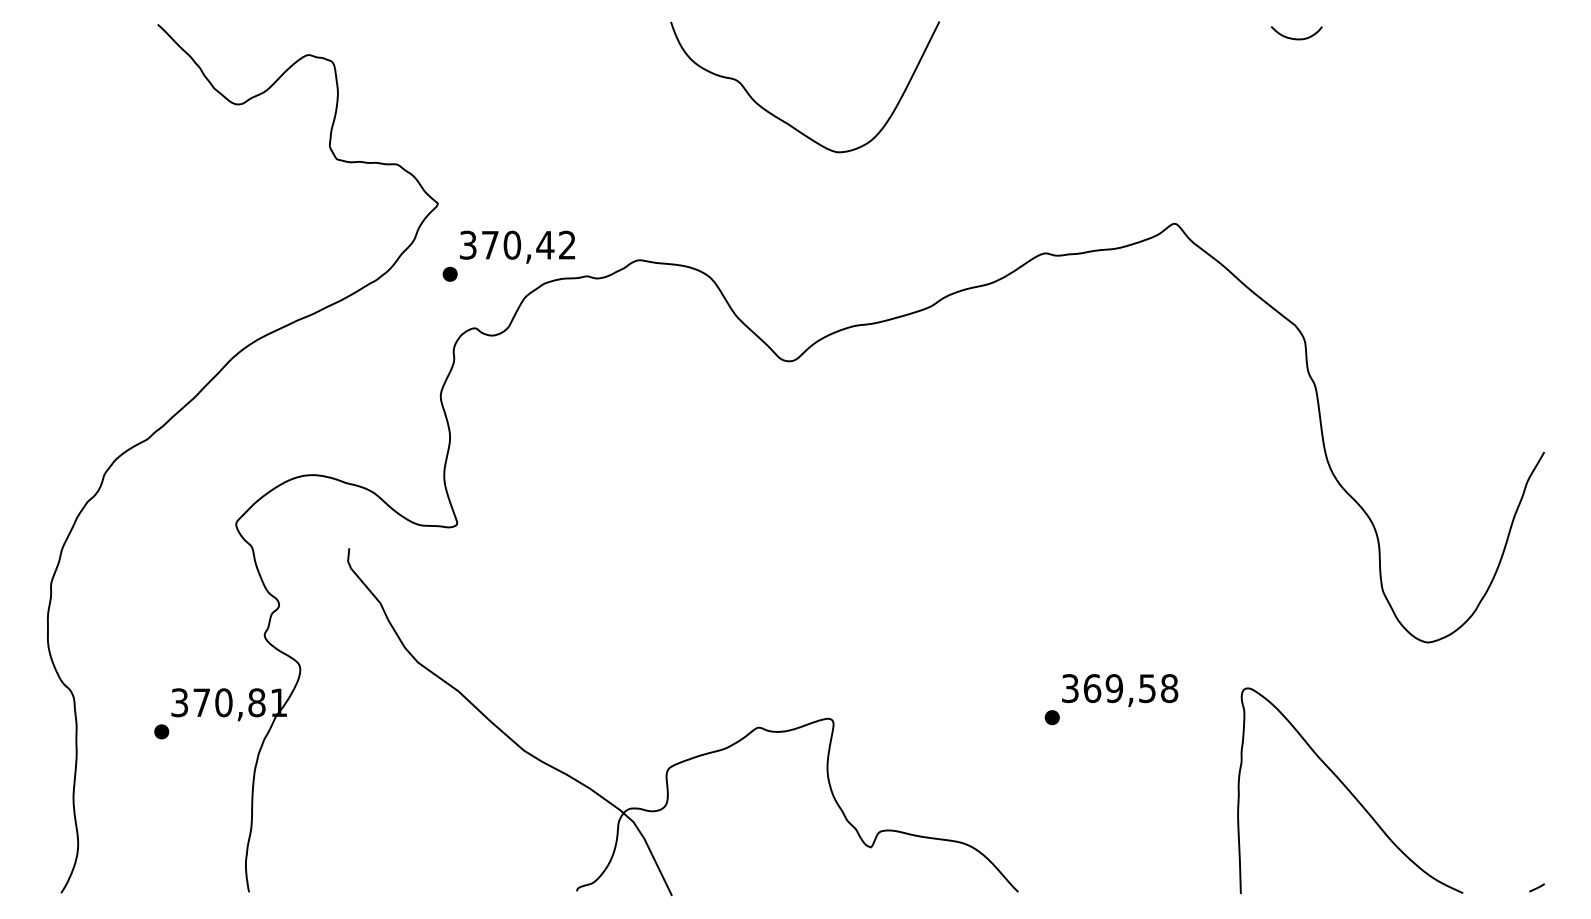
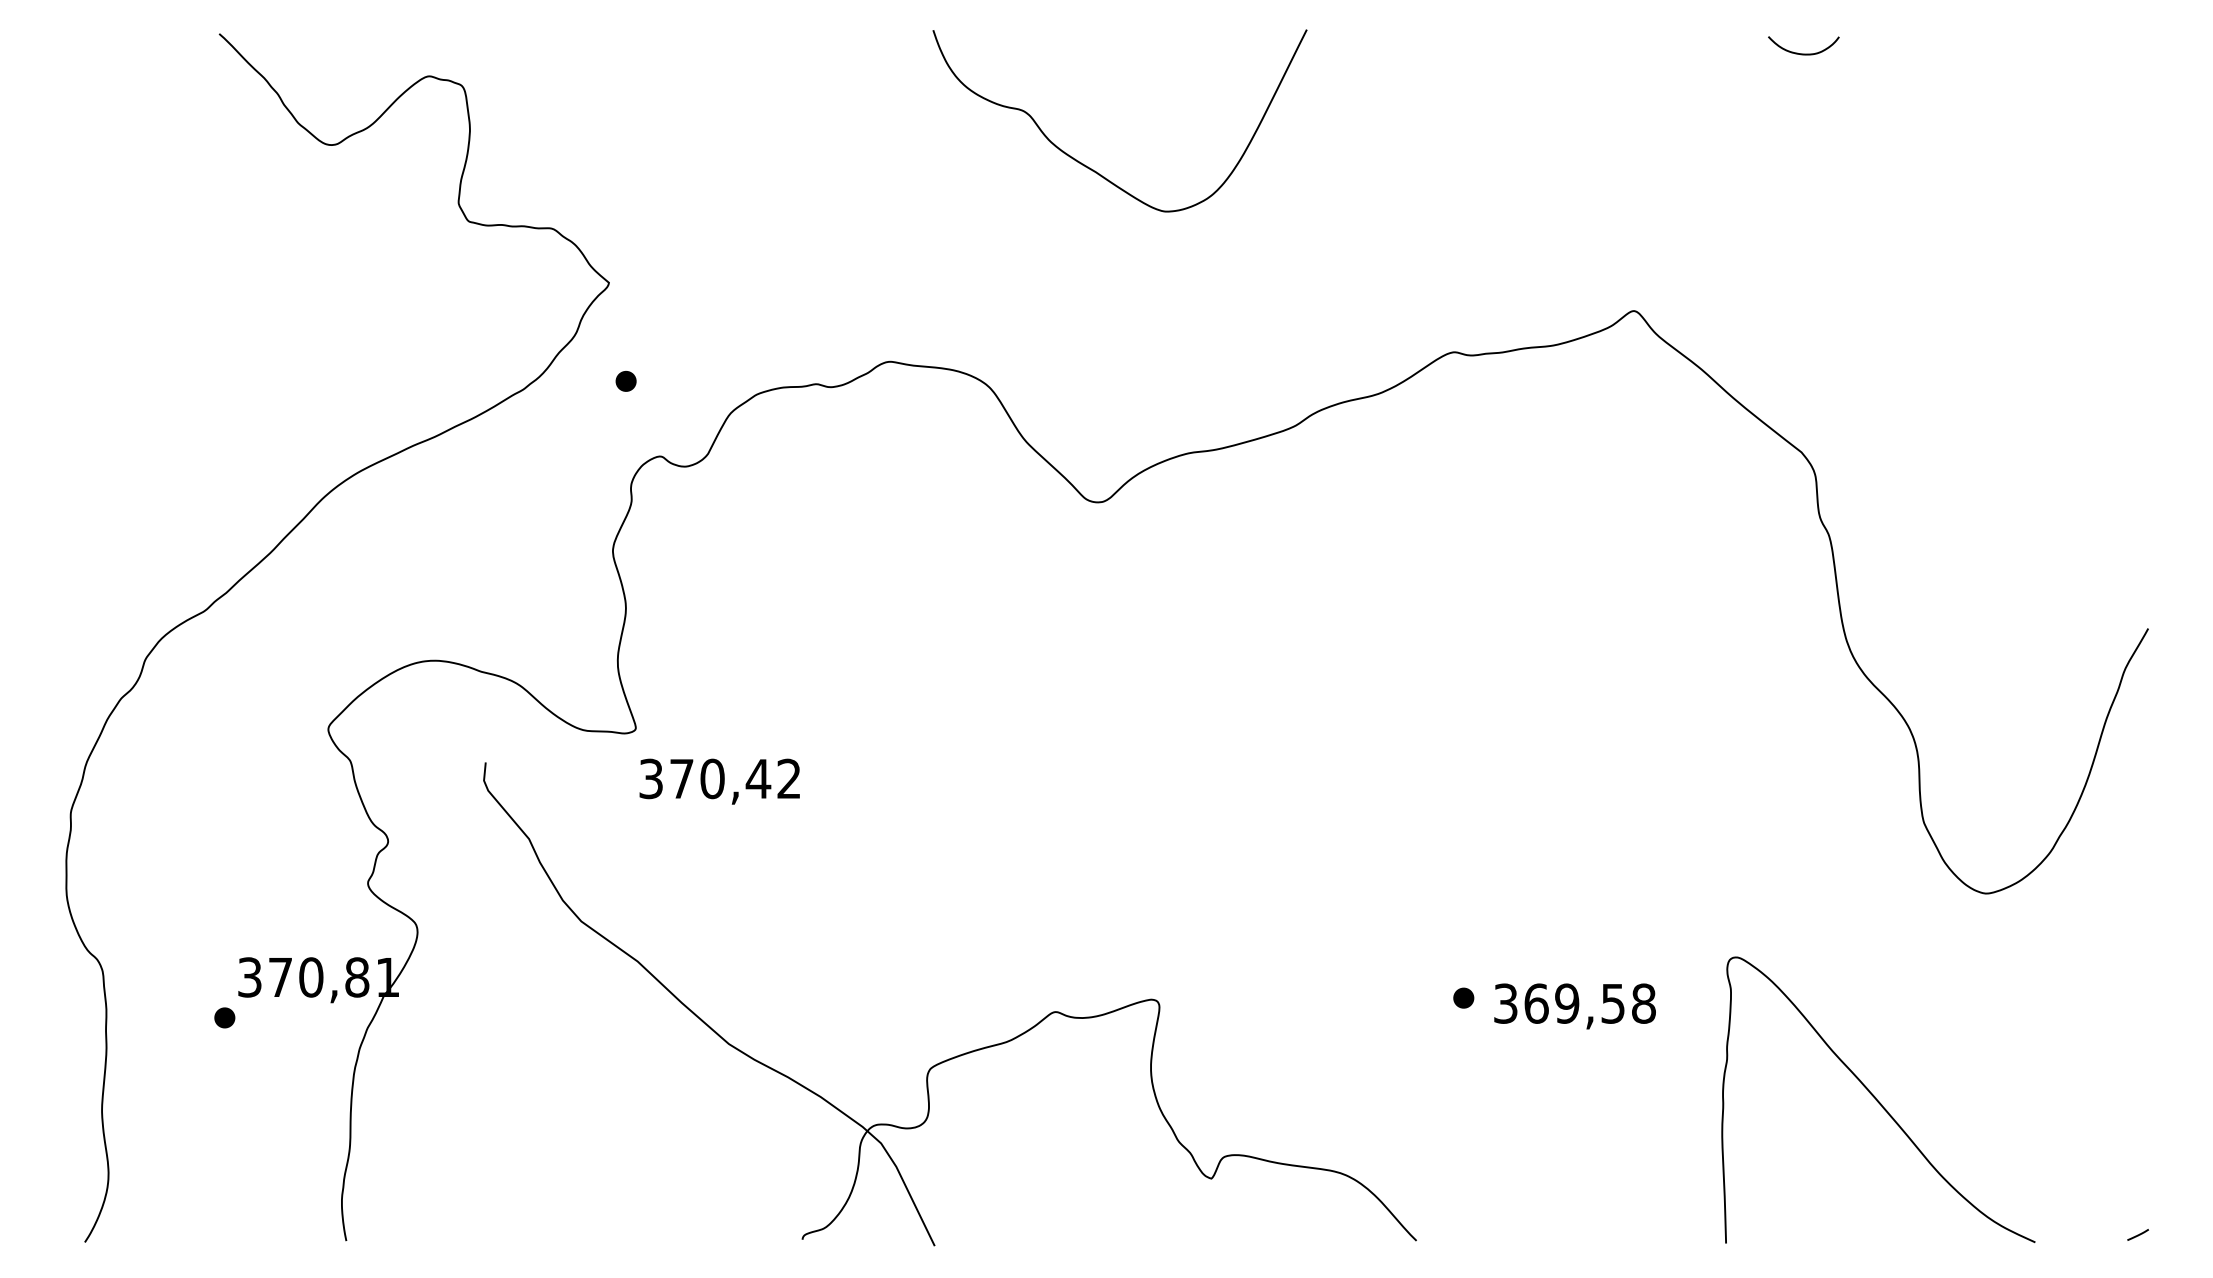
text: (517, 247) -> (719, 781), moved
text: (1119, 690) -> (1574, 1006), moved

